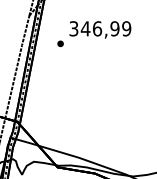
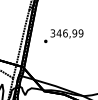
text: (93, 32) -> (63, 35), moved

